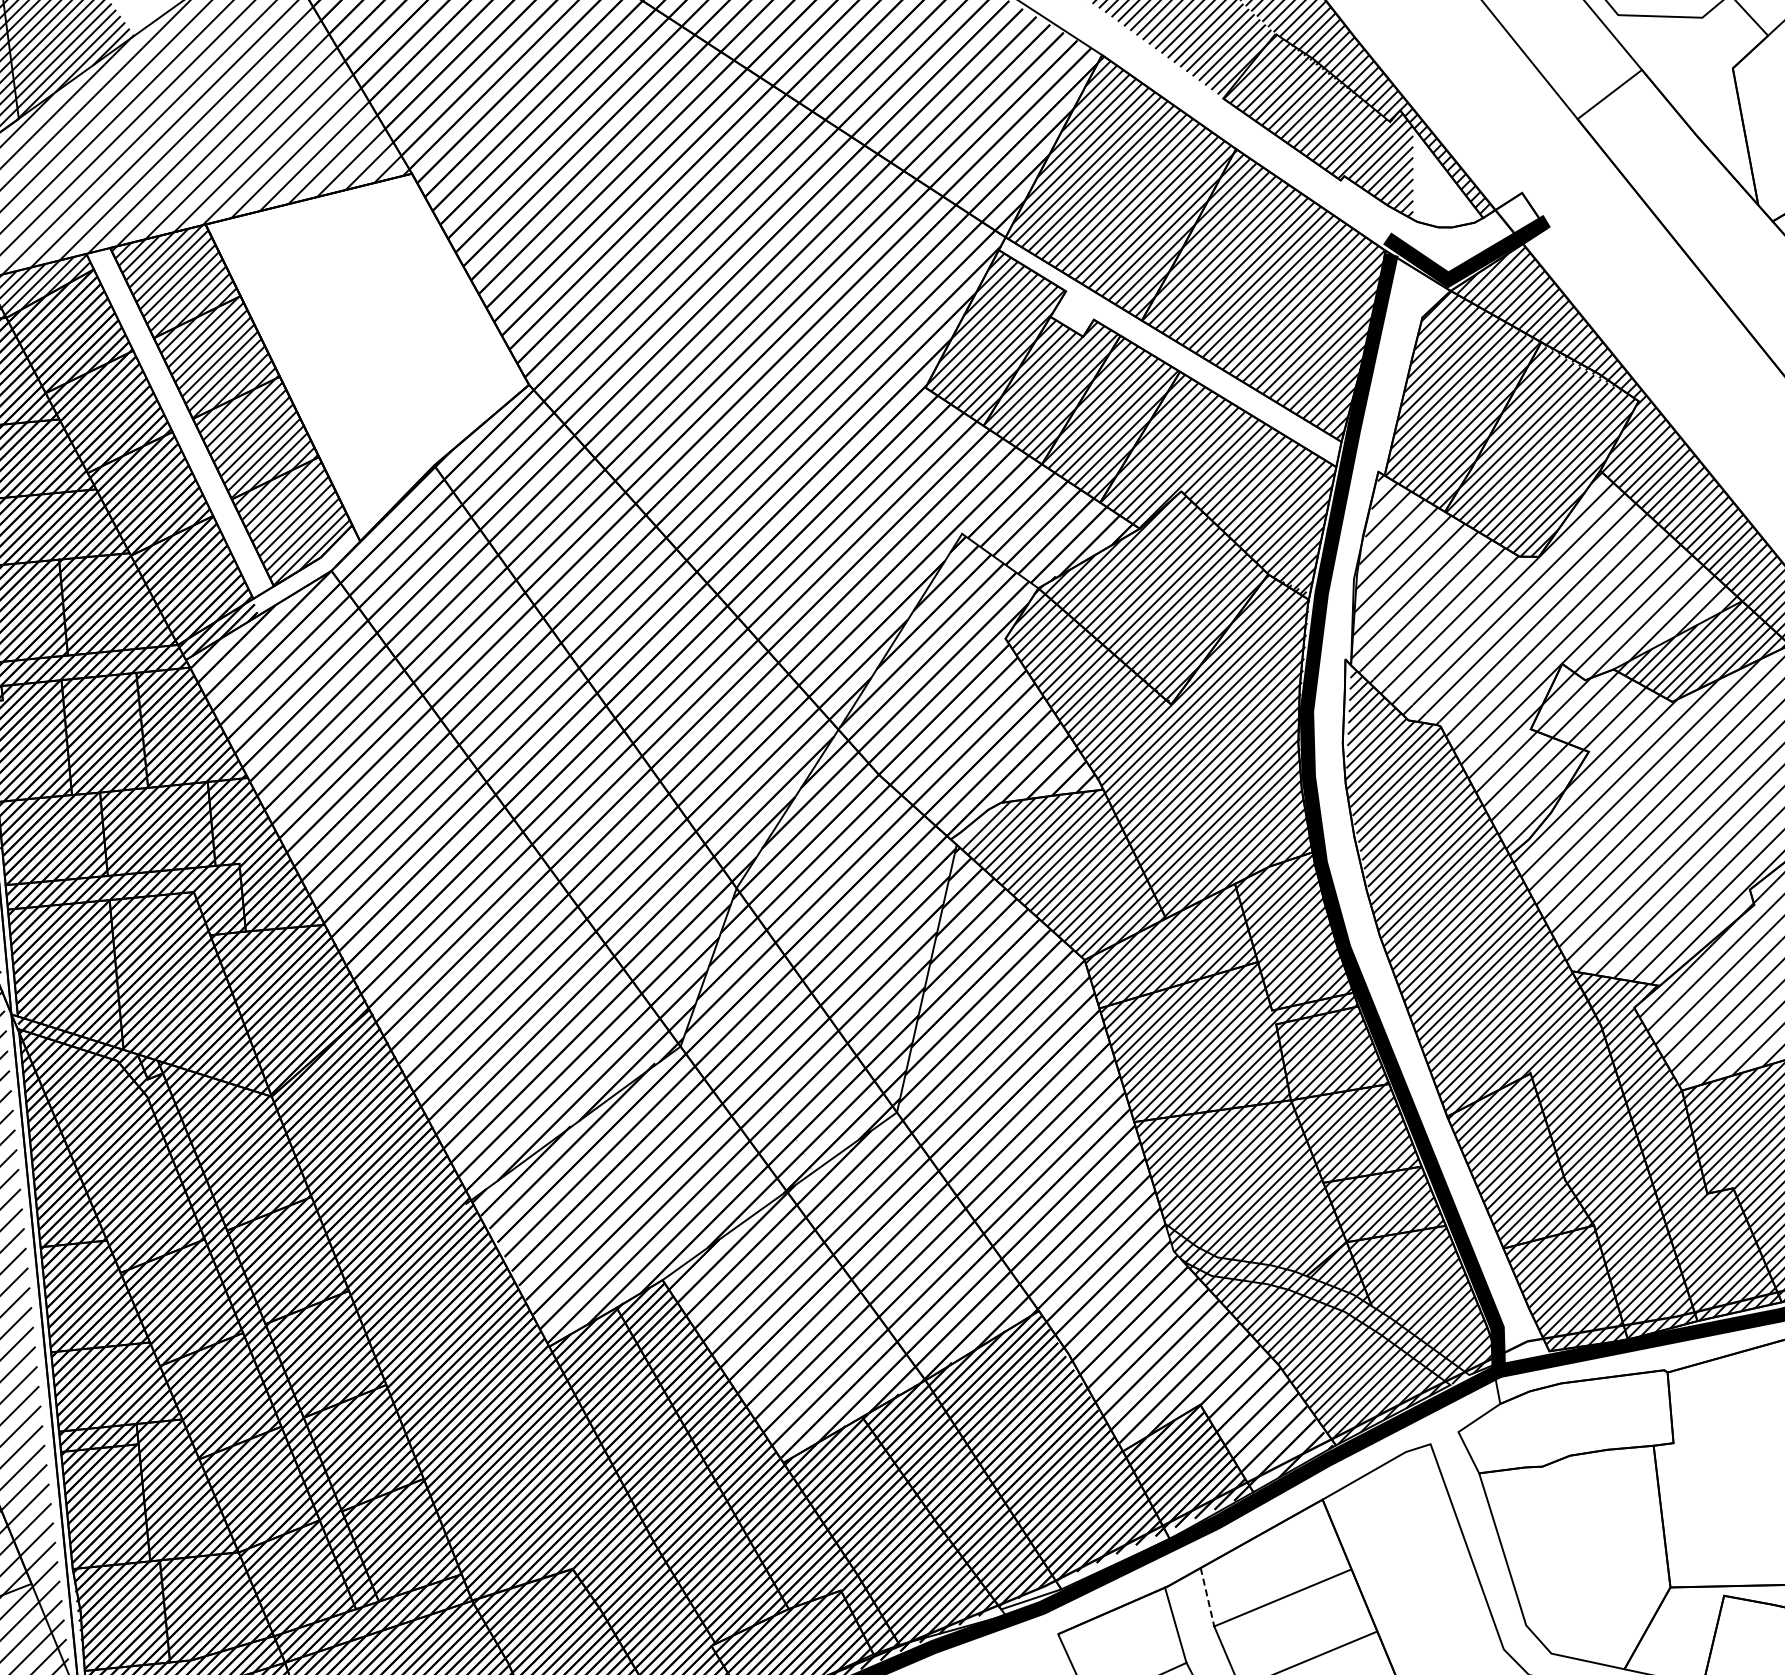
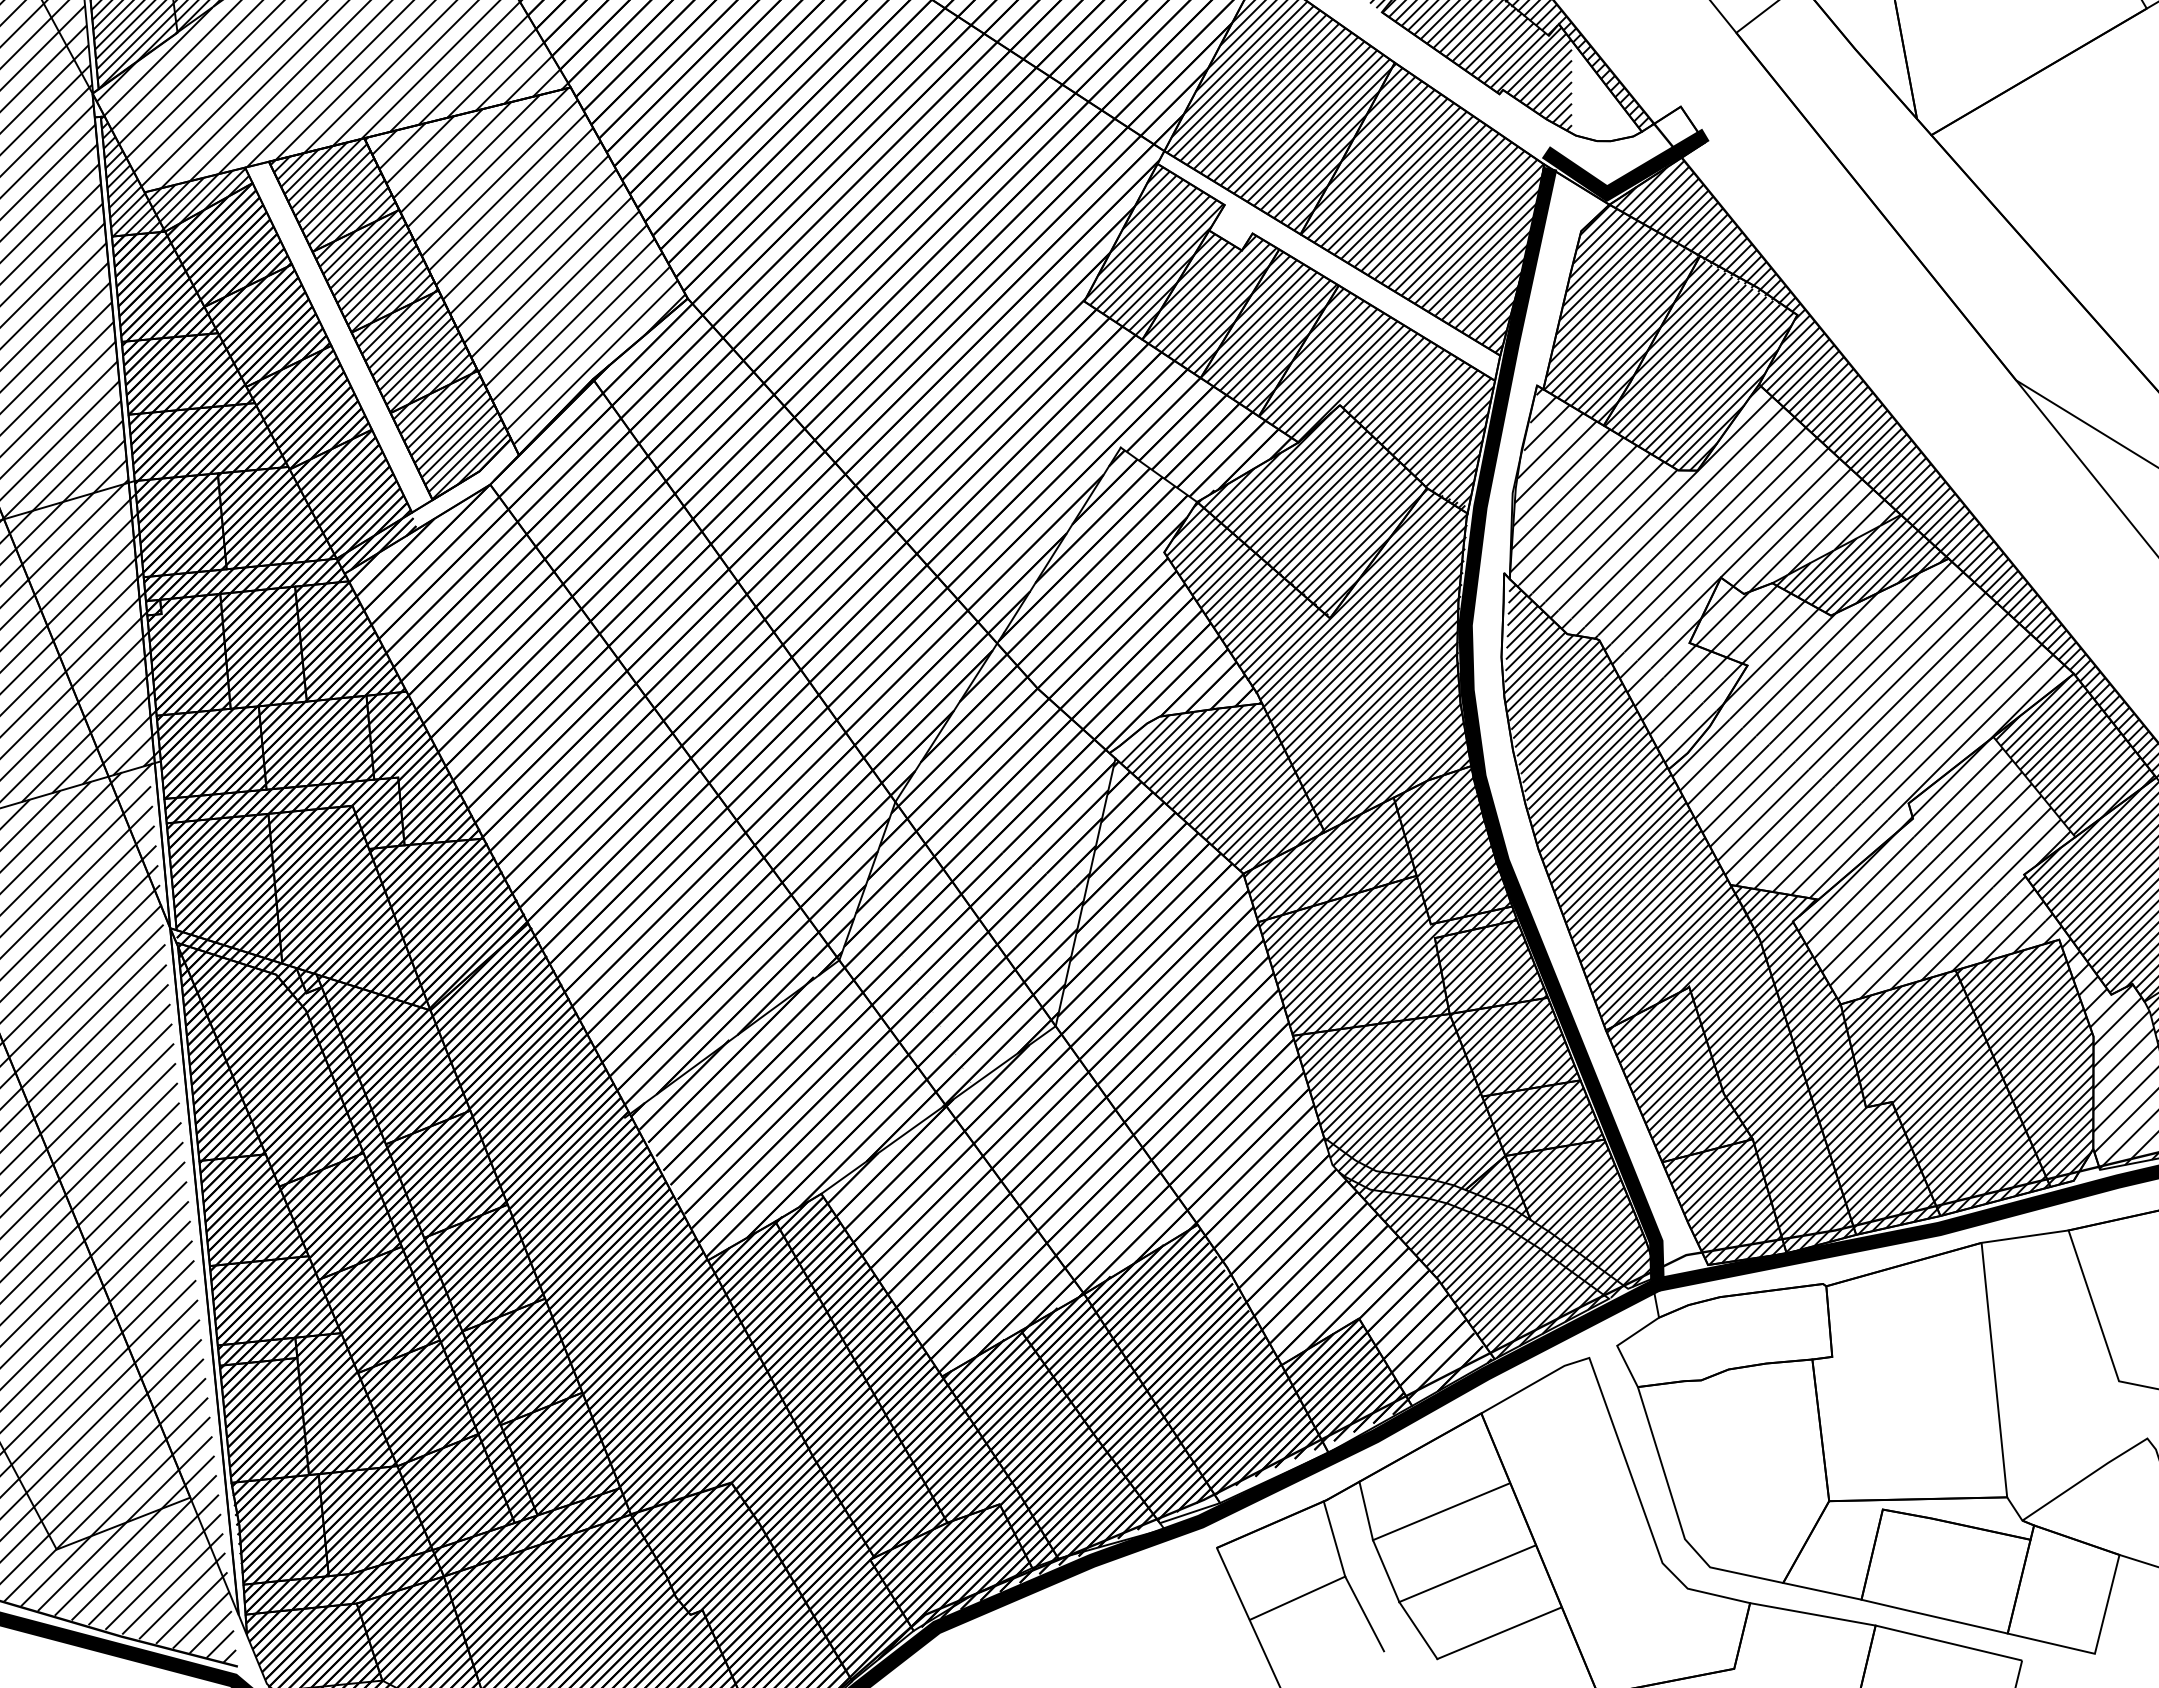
hatch: (366, 352) -> (525, 266), added
line: (1207, 1596) -> (1366, 1510), dashed -> solid

